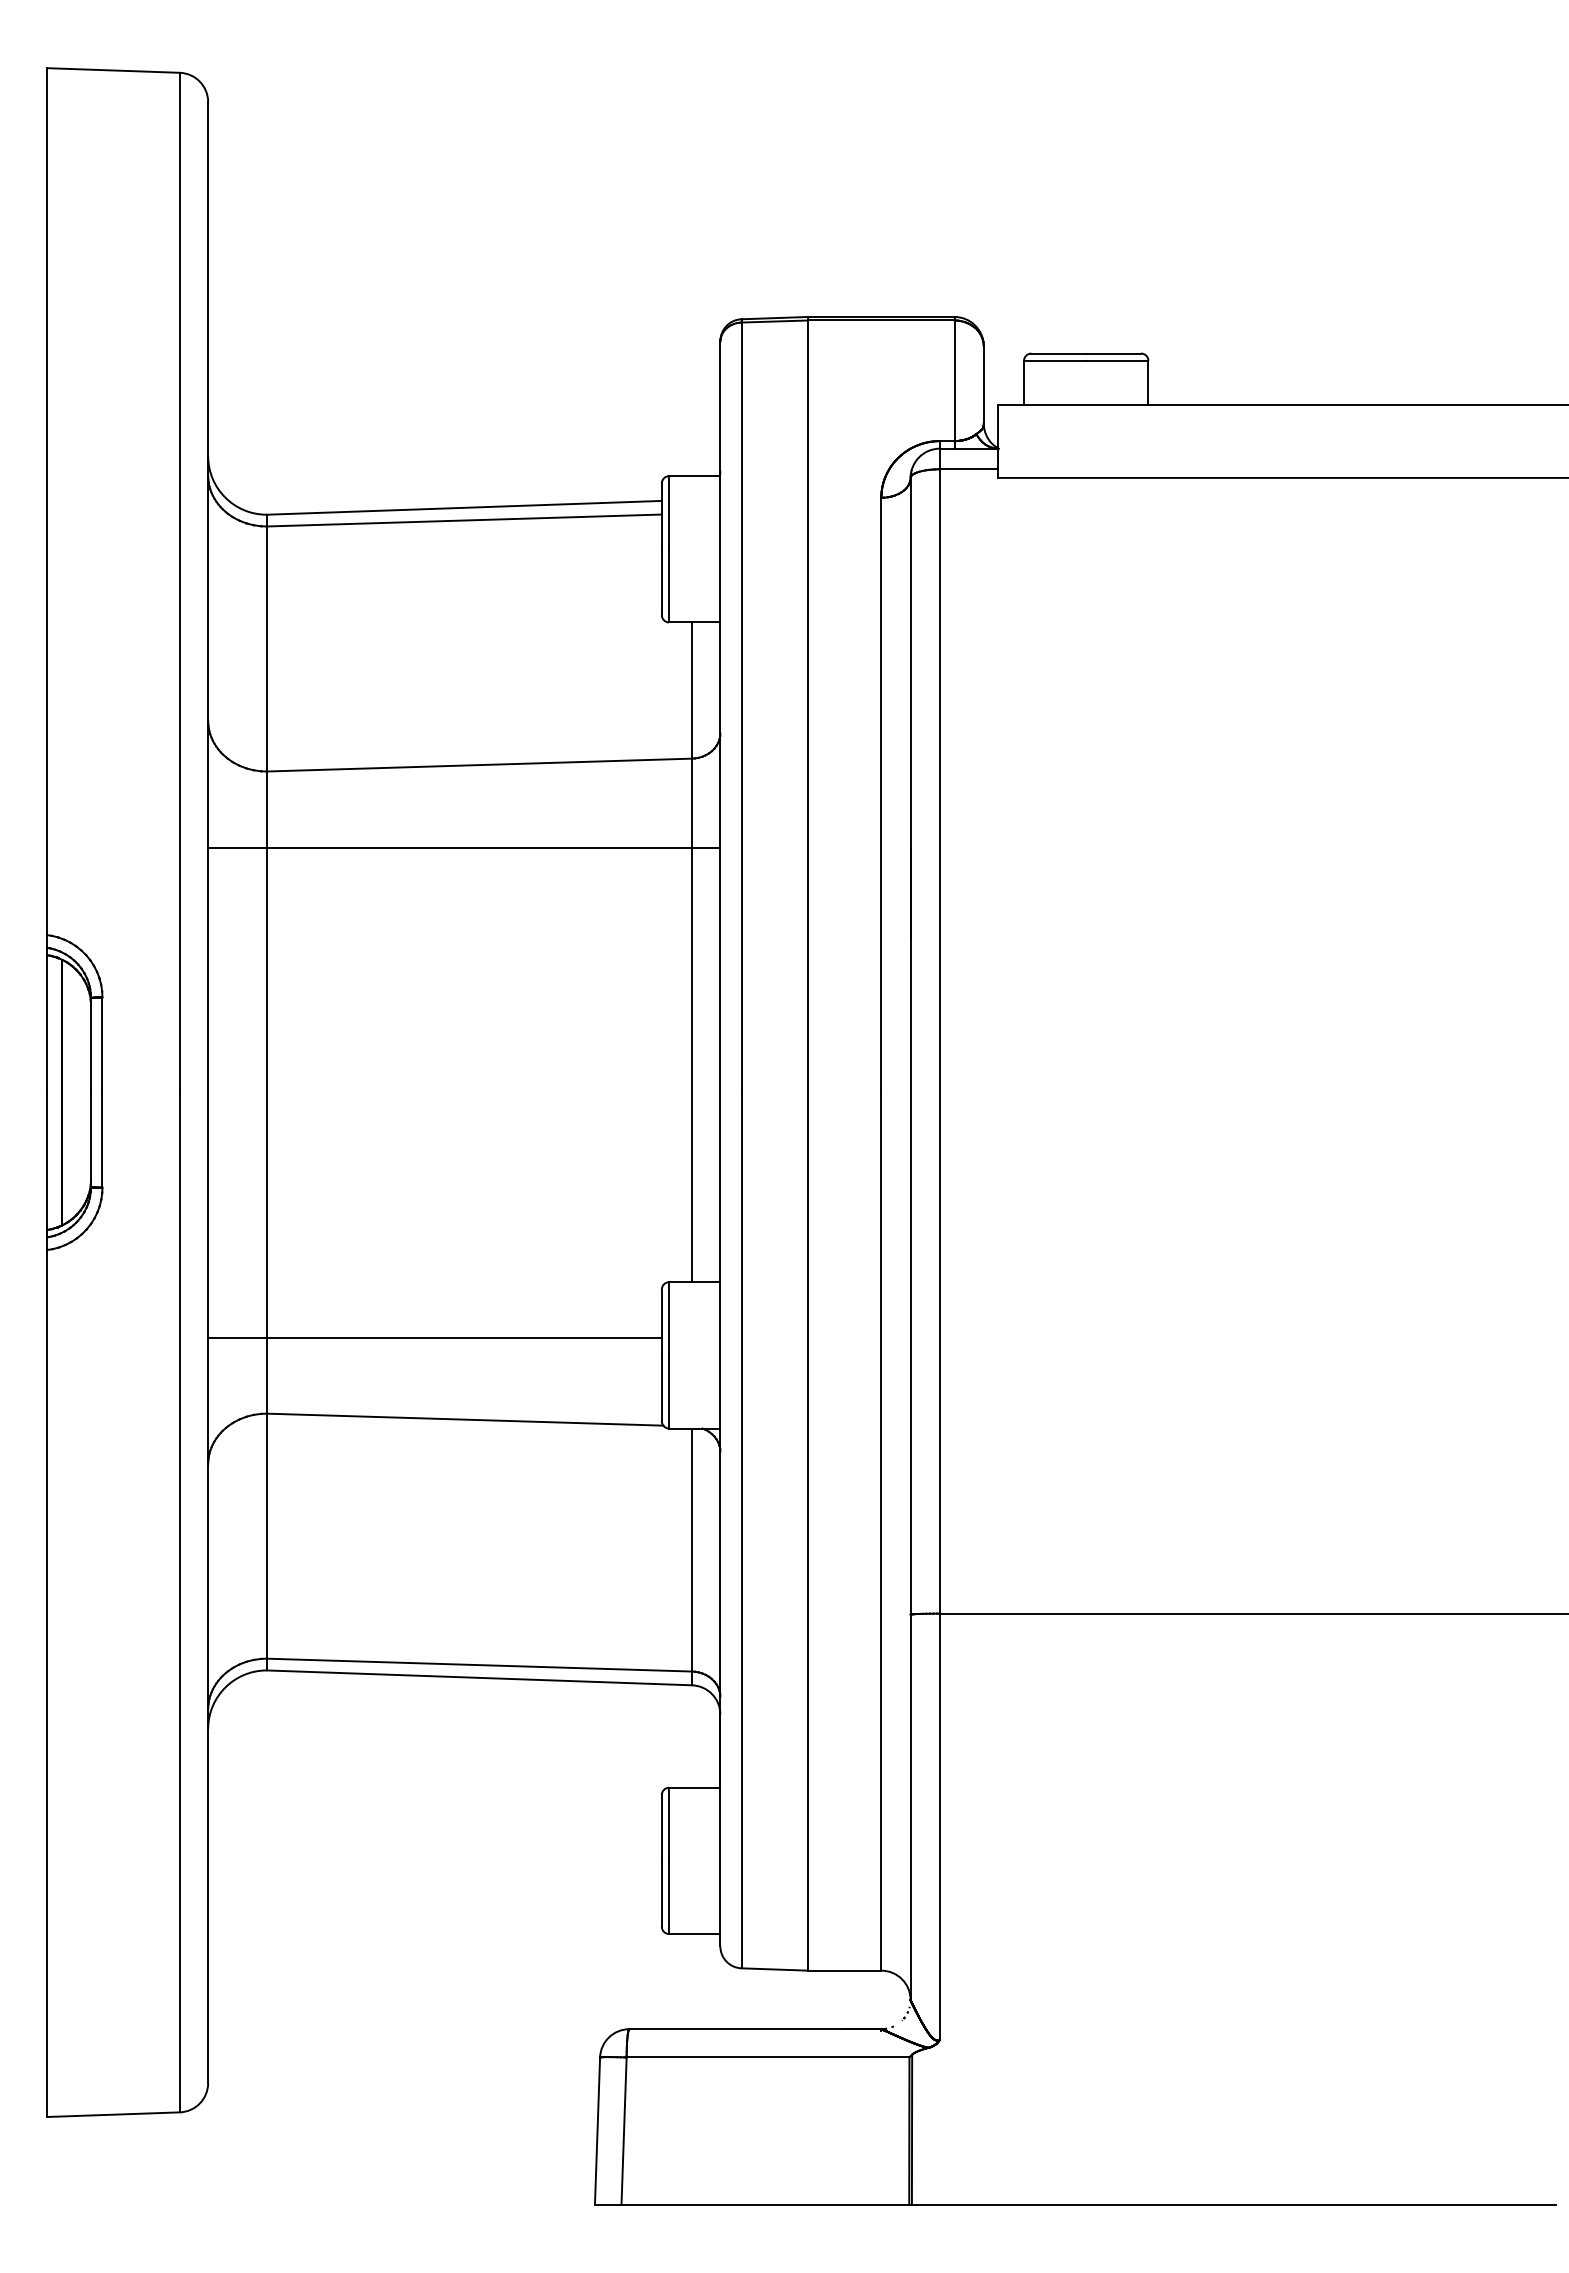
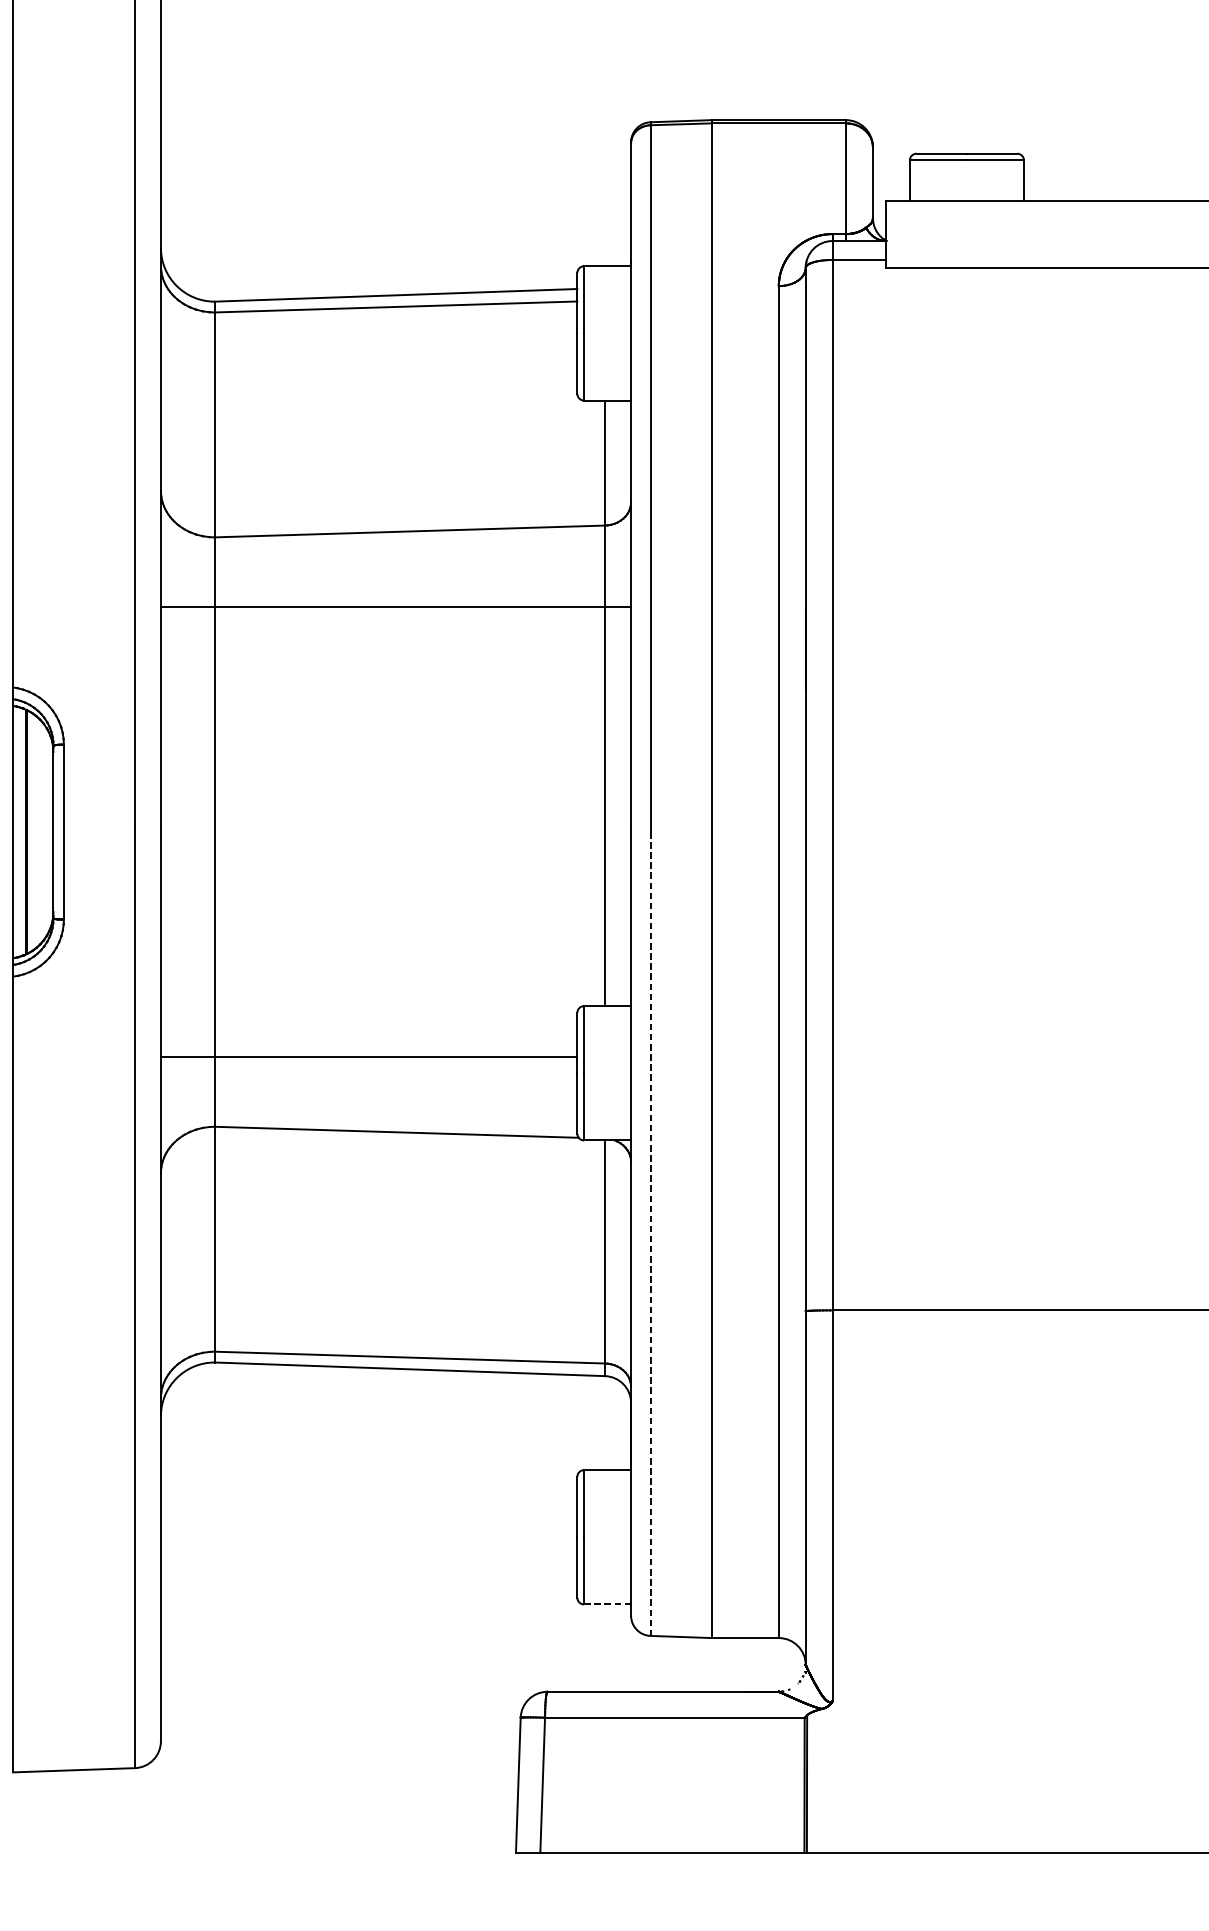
line: (741, 1530) -> (650, 1234), solid -> dashed
line: (694, 1934) -> (607, 1604), solid -> dashed

